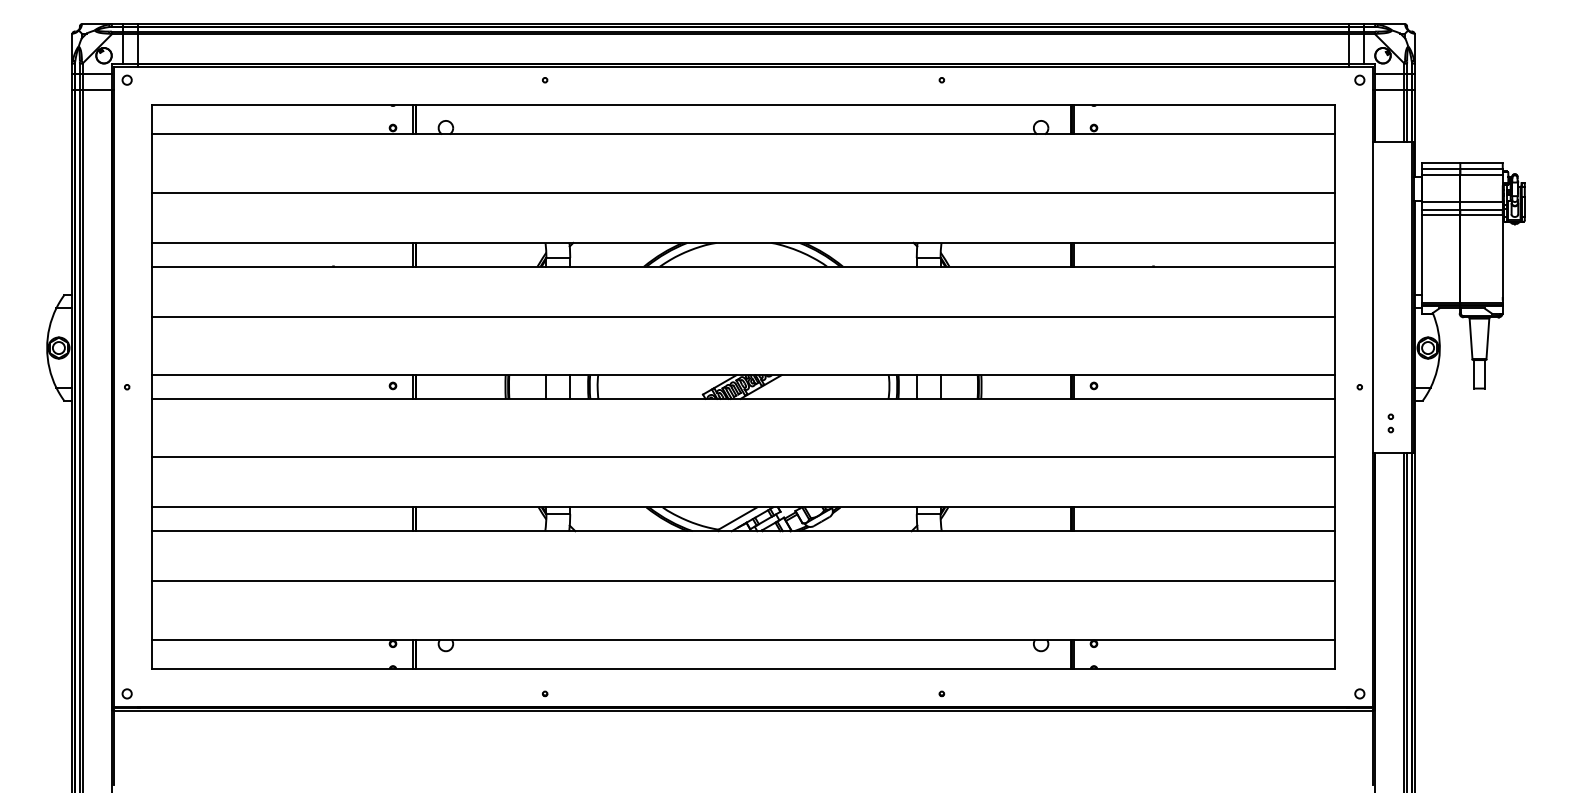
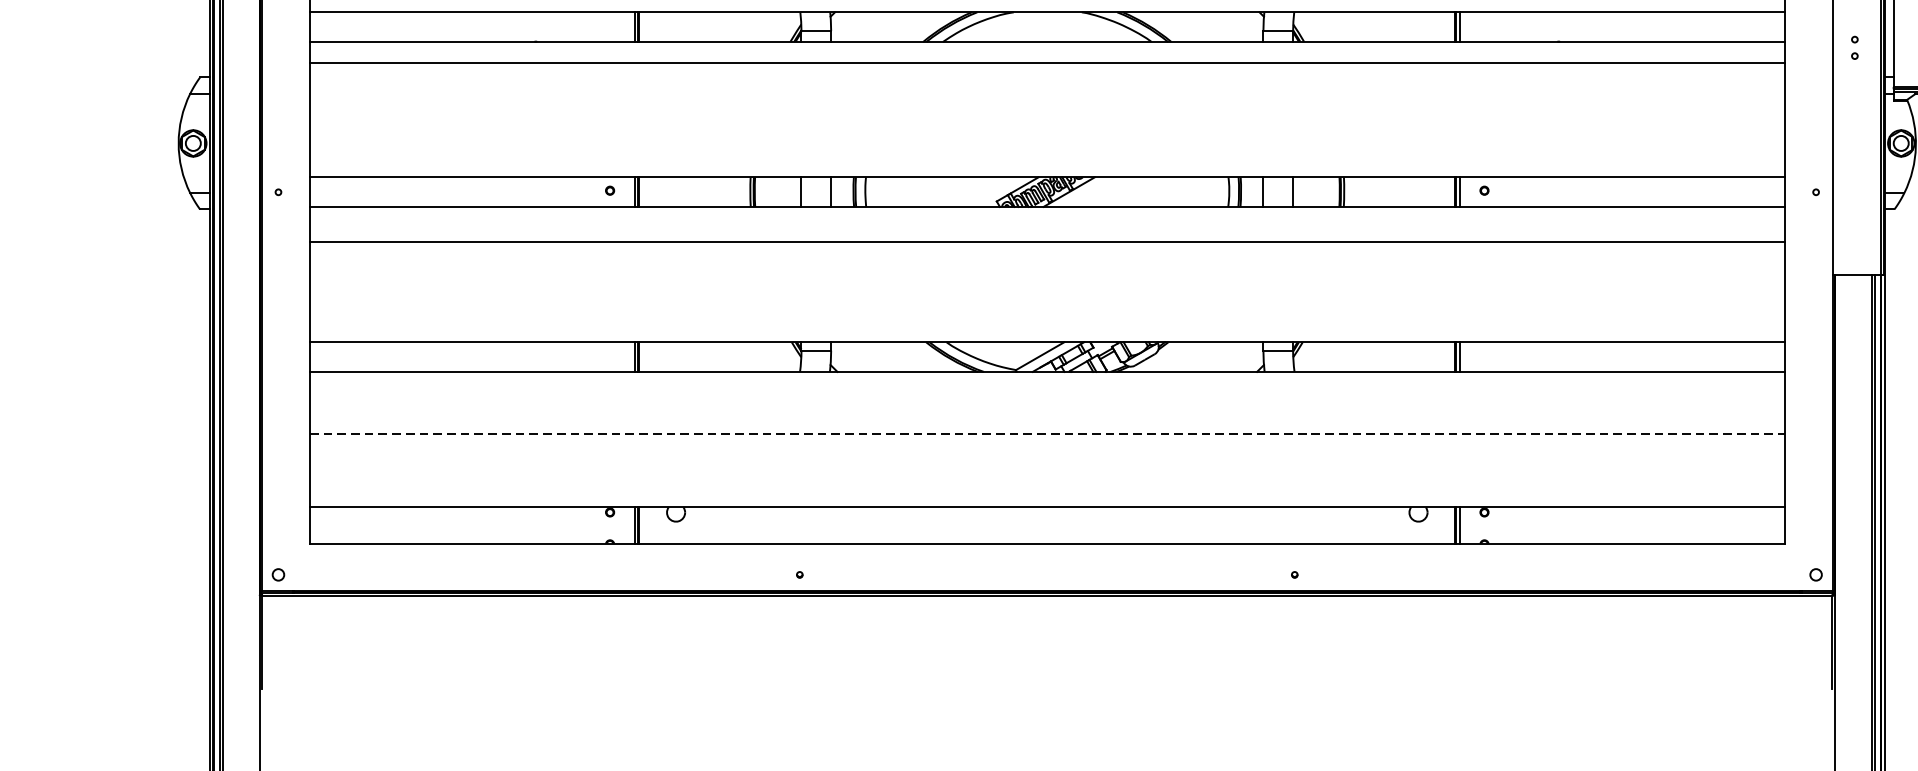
line: (743, 316) -> (1047, 62), moved
part: (1390, 423) -> (1854, 47), moved
line: (743, 457) -> (1047, 242), moved
line: (744, 581) -> (1048, 434), solid -> dashed

